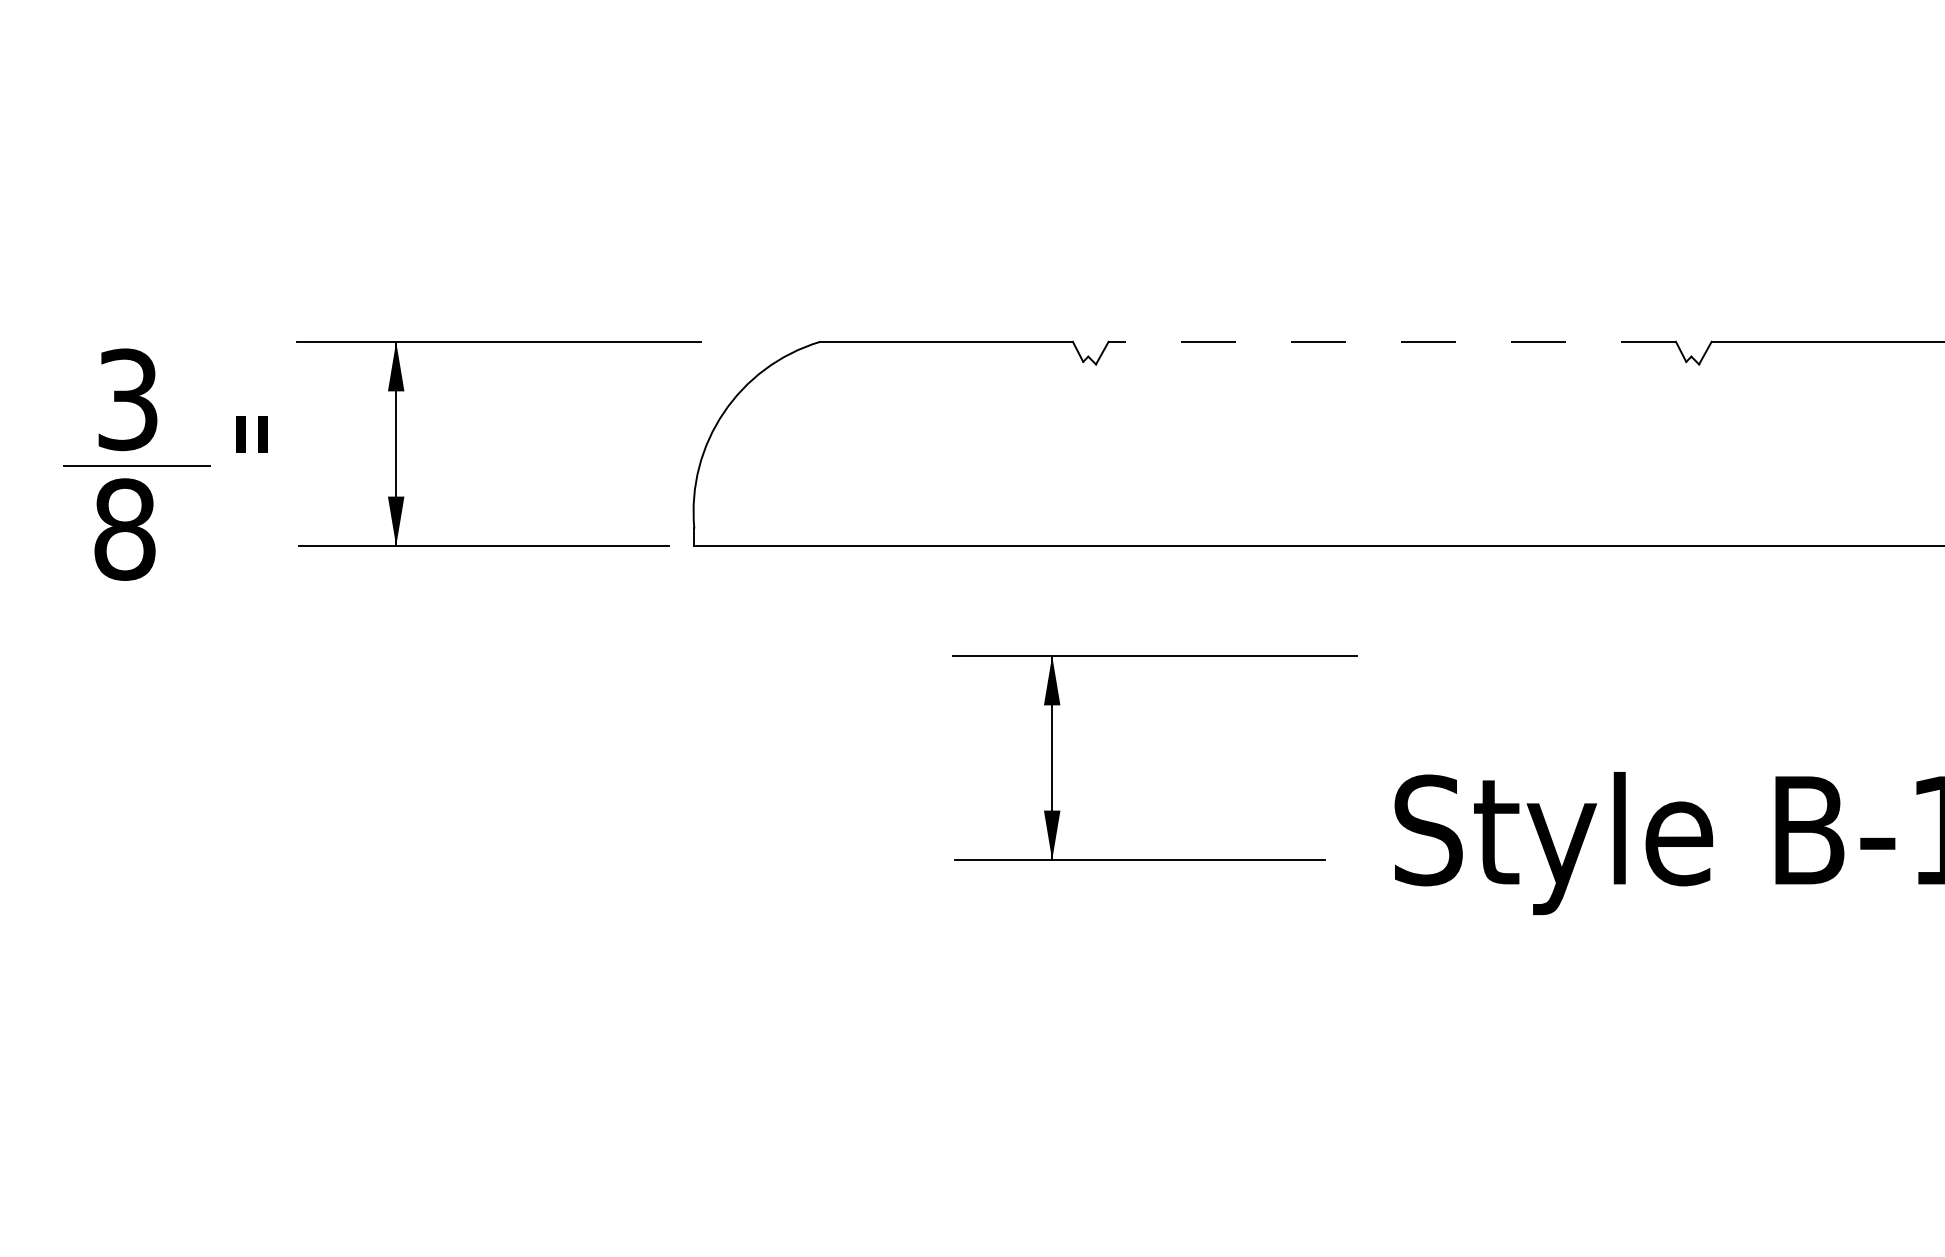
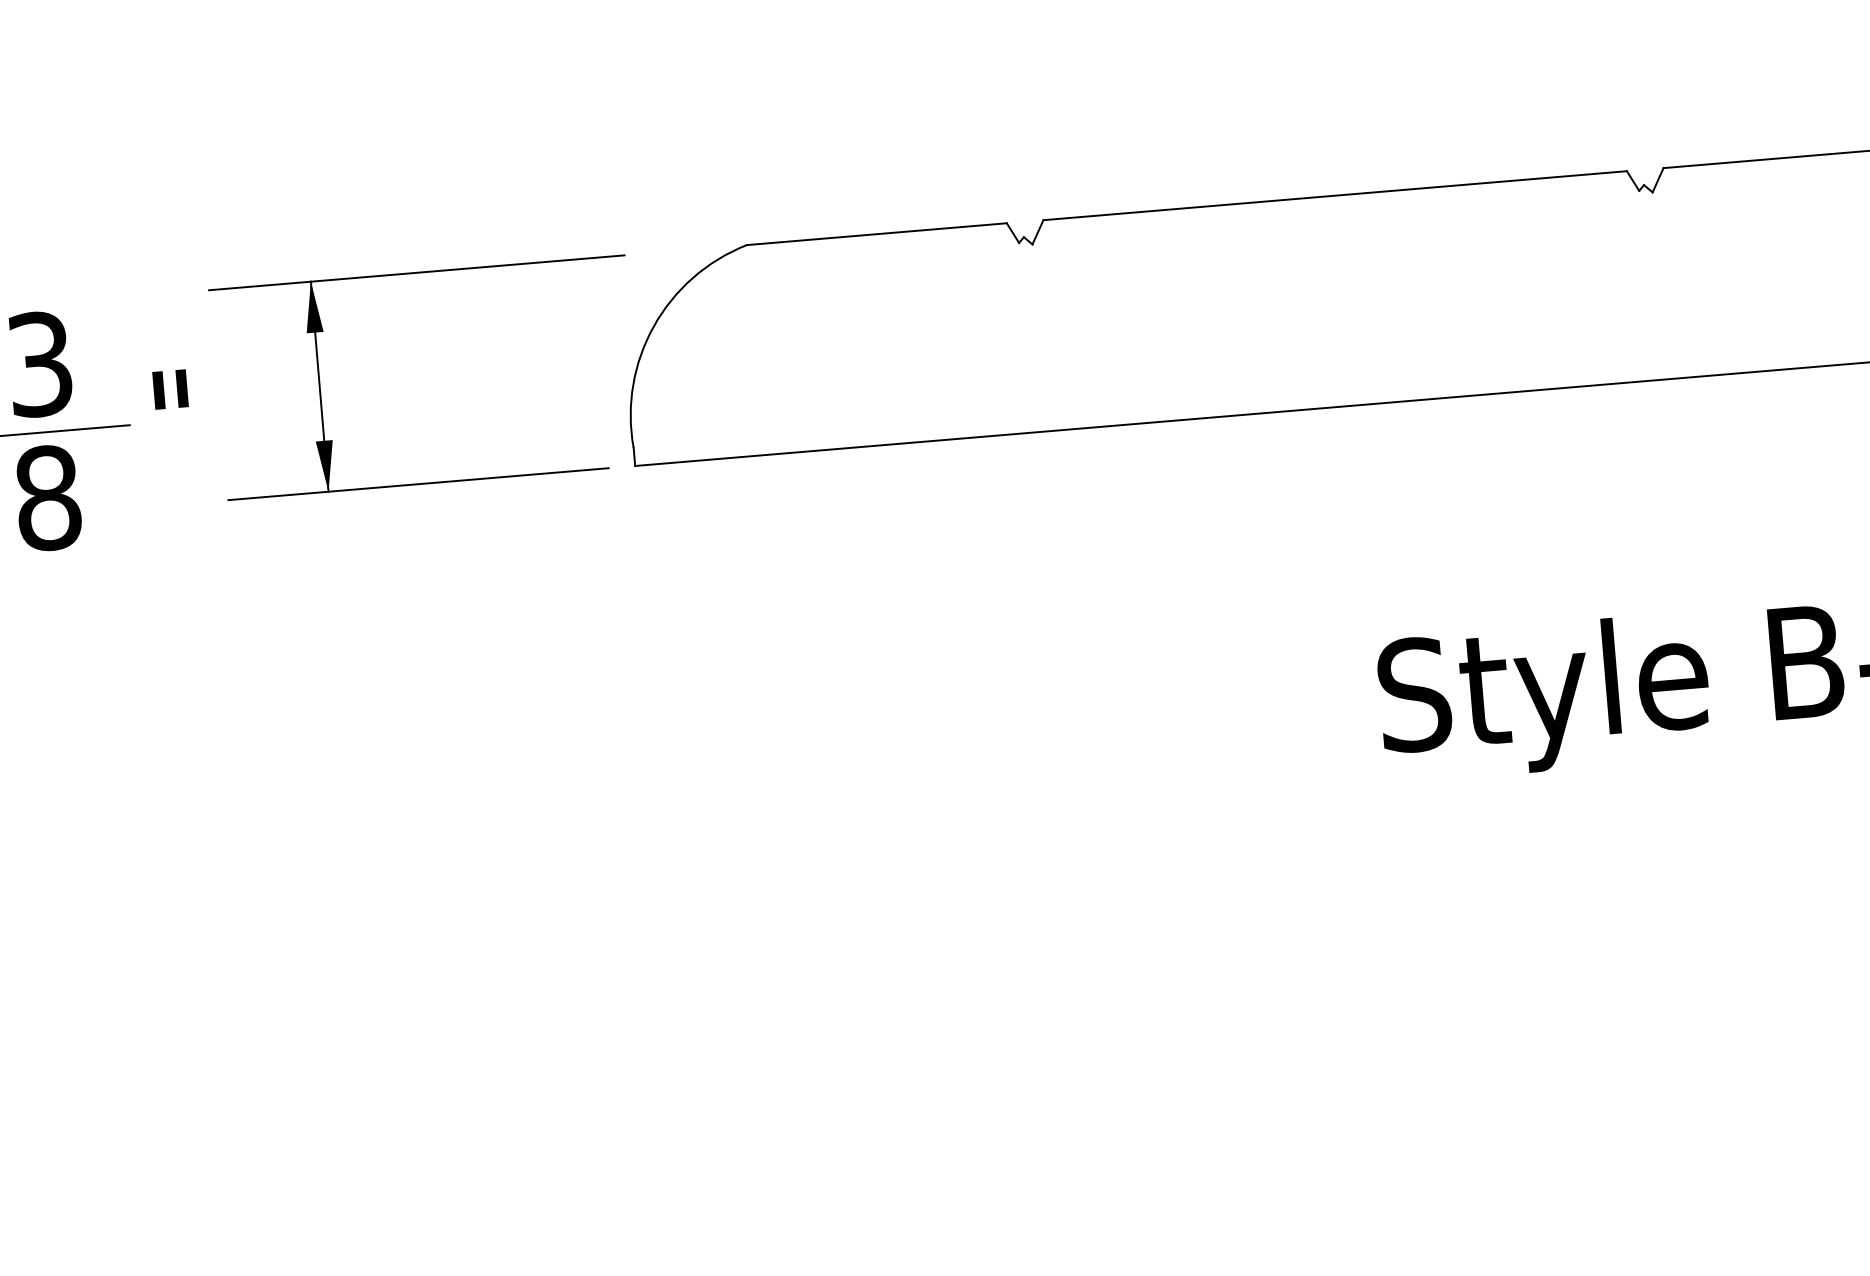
line: (1392, 341) -> (1335, 195), dashed -> solid
part: (1154, 656) -> (1117, 539), removed

